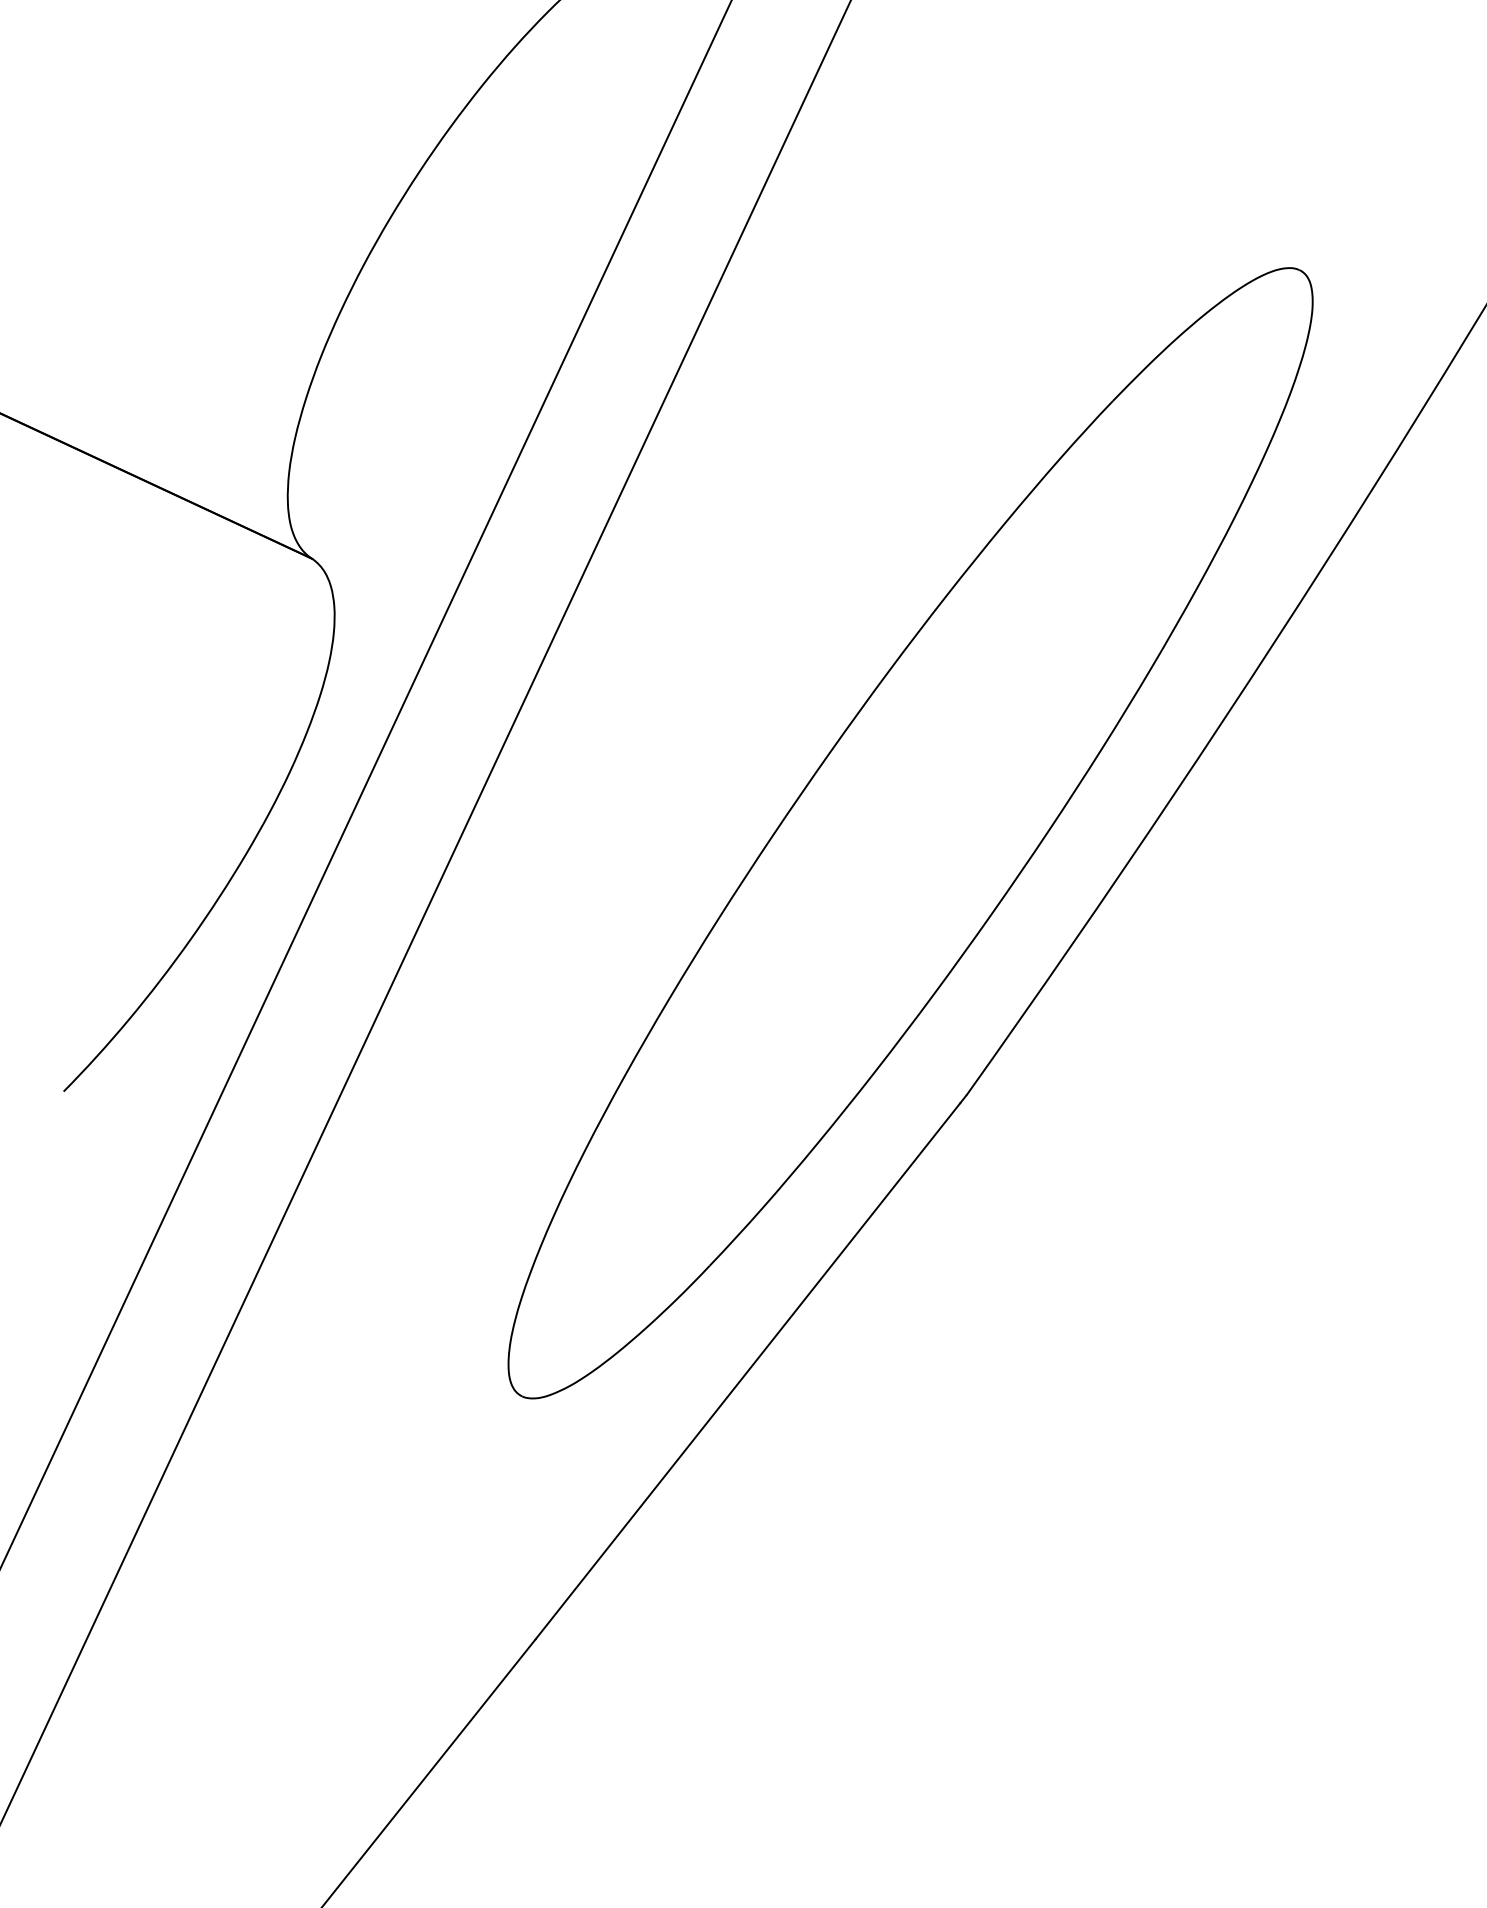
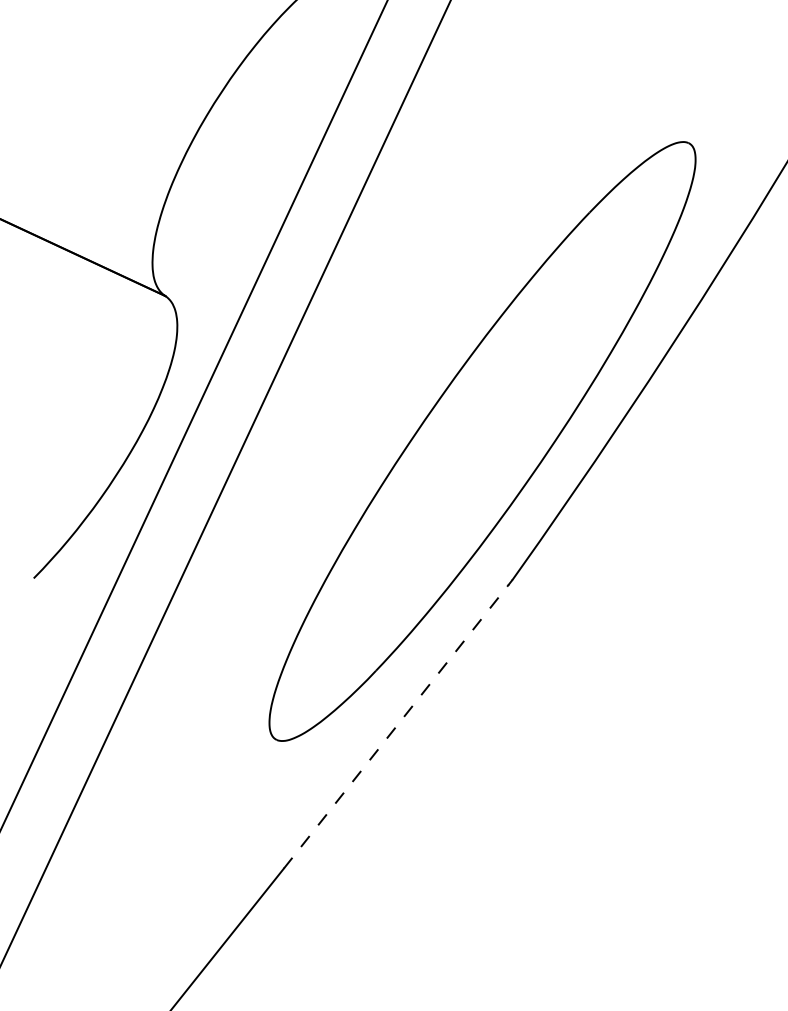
line: (748, 1371) -> (396, 726), solid -> dashed

